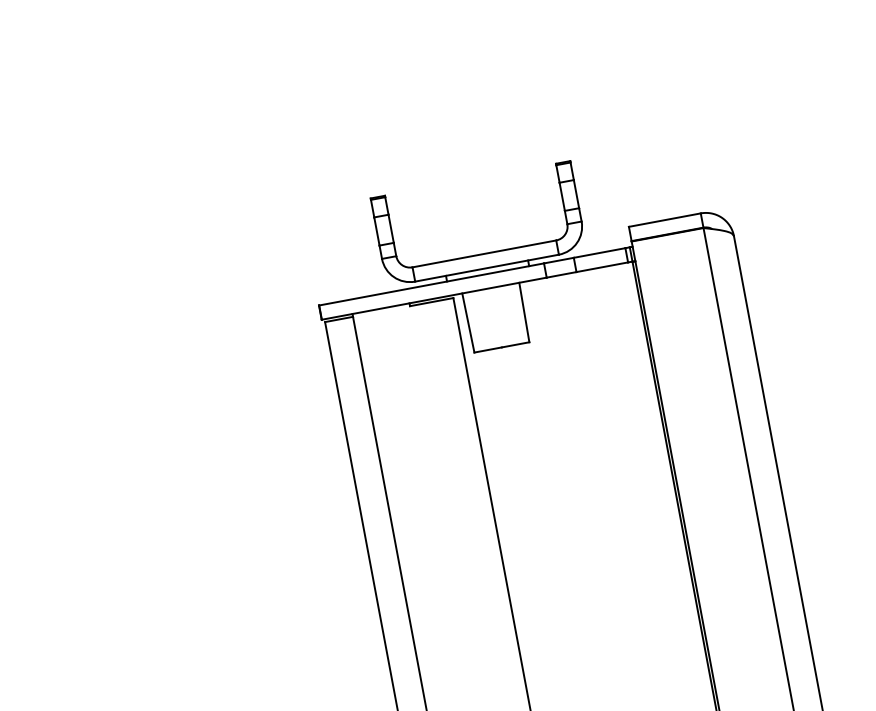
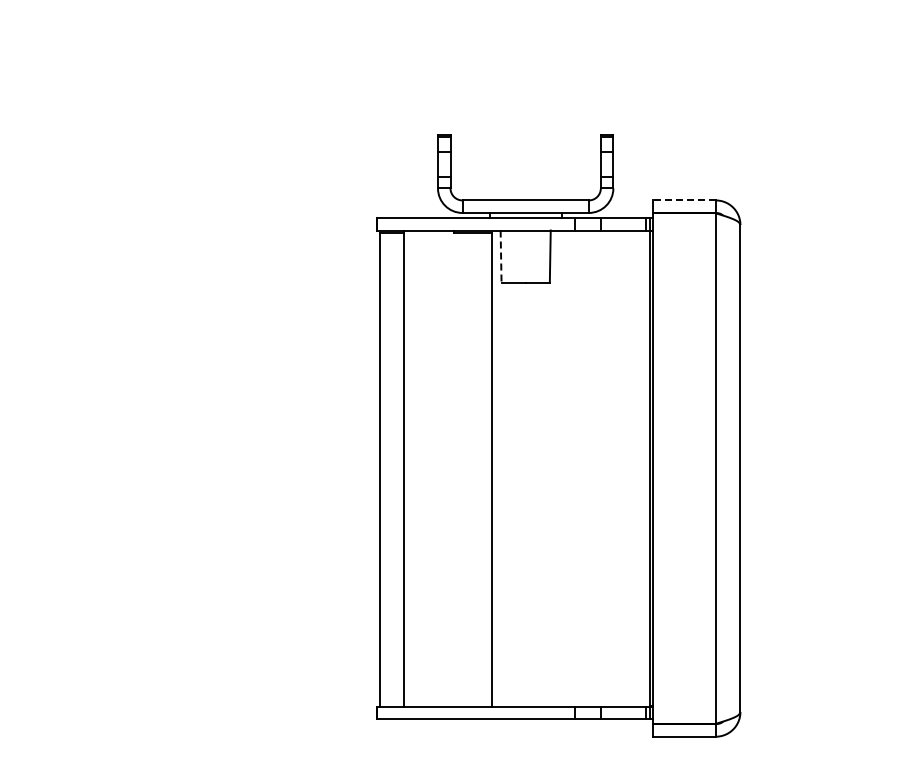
line: (665, 220) -> (684, 200), solid -> dashed
line: (469, 323) -> (501, 257), solid -> dashed

